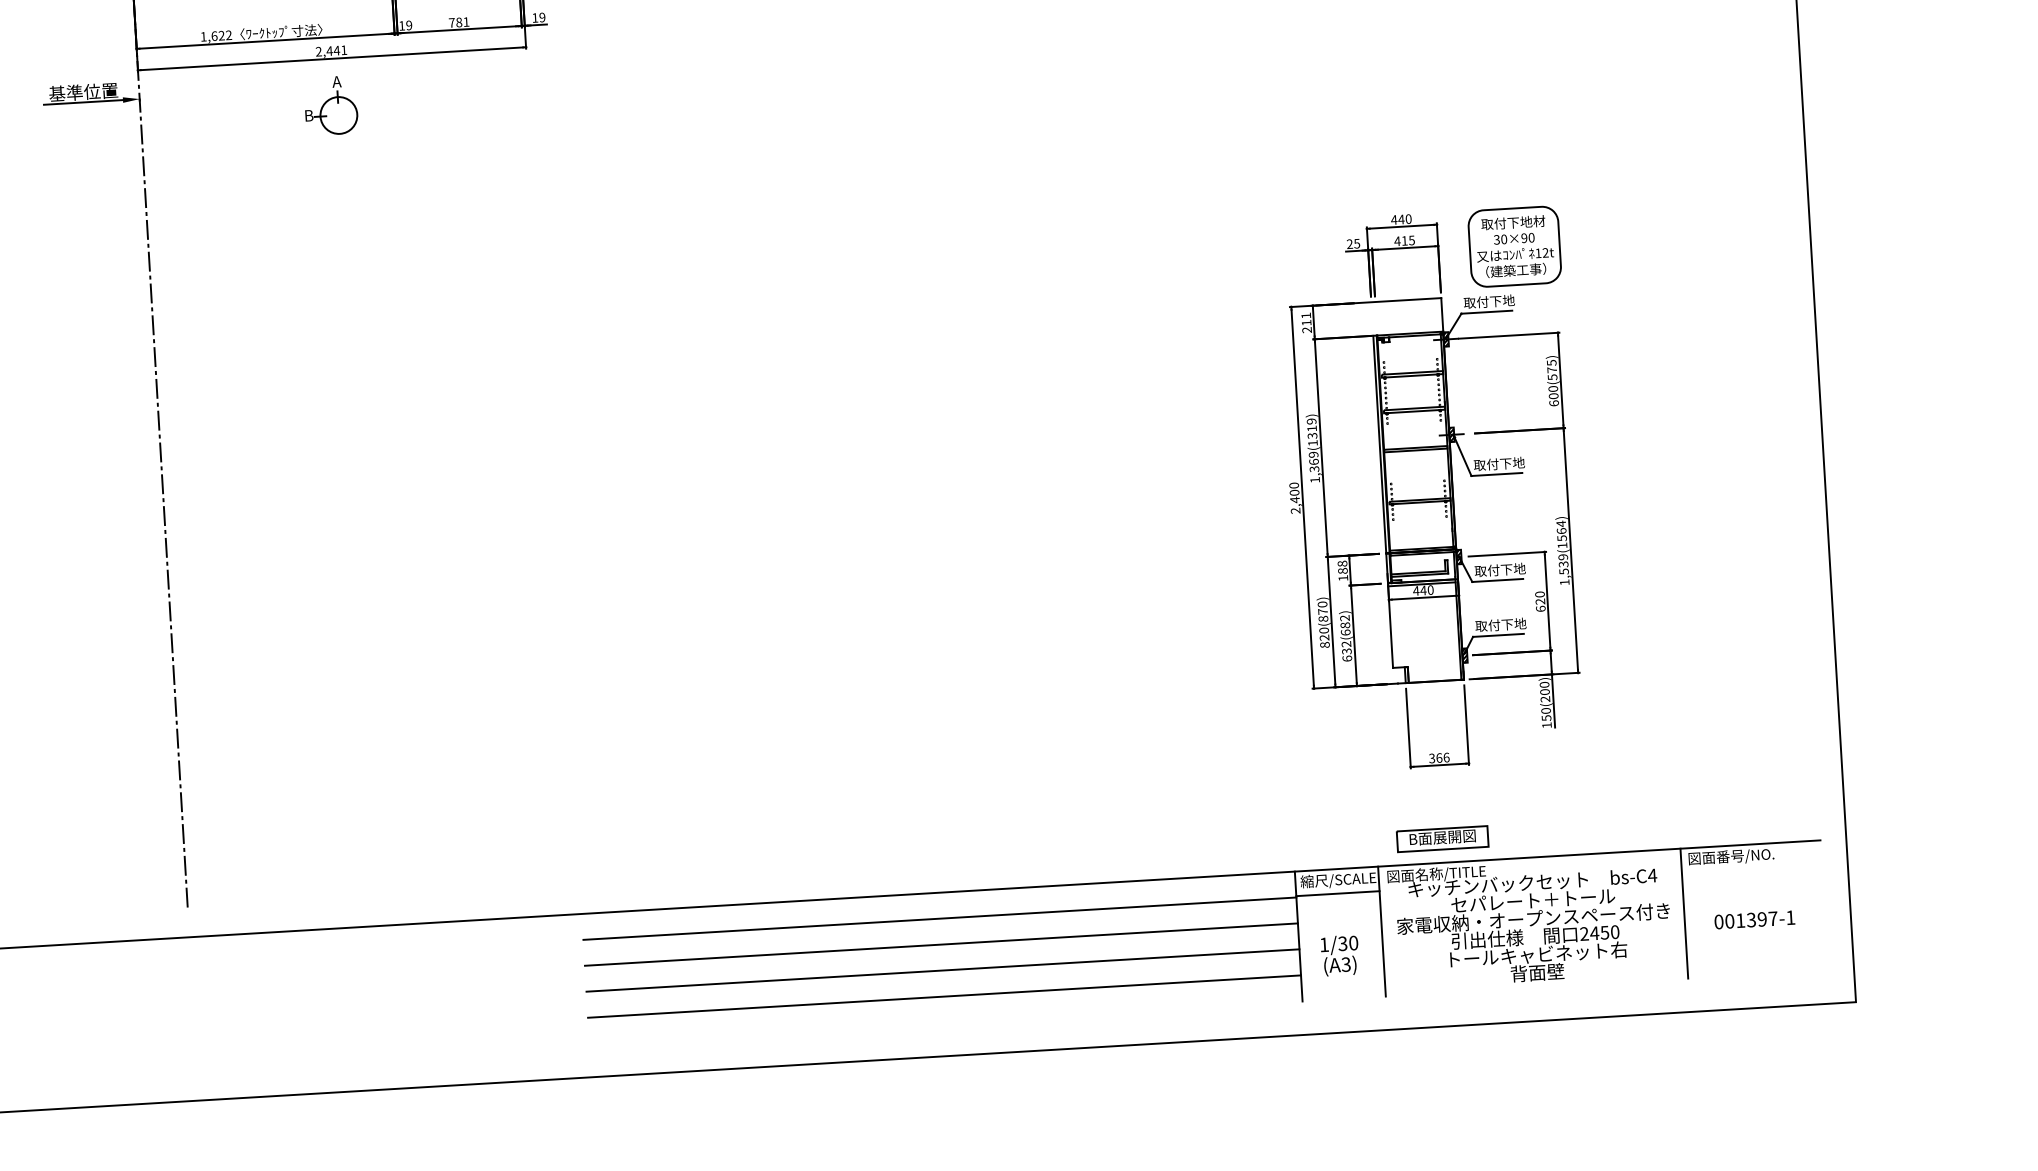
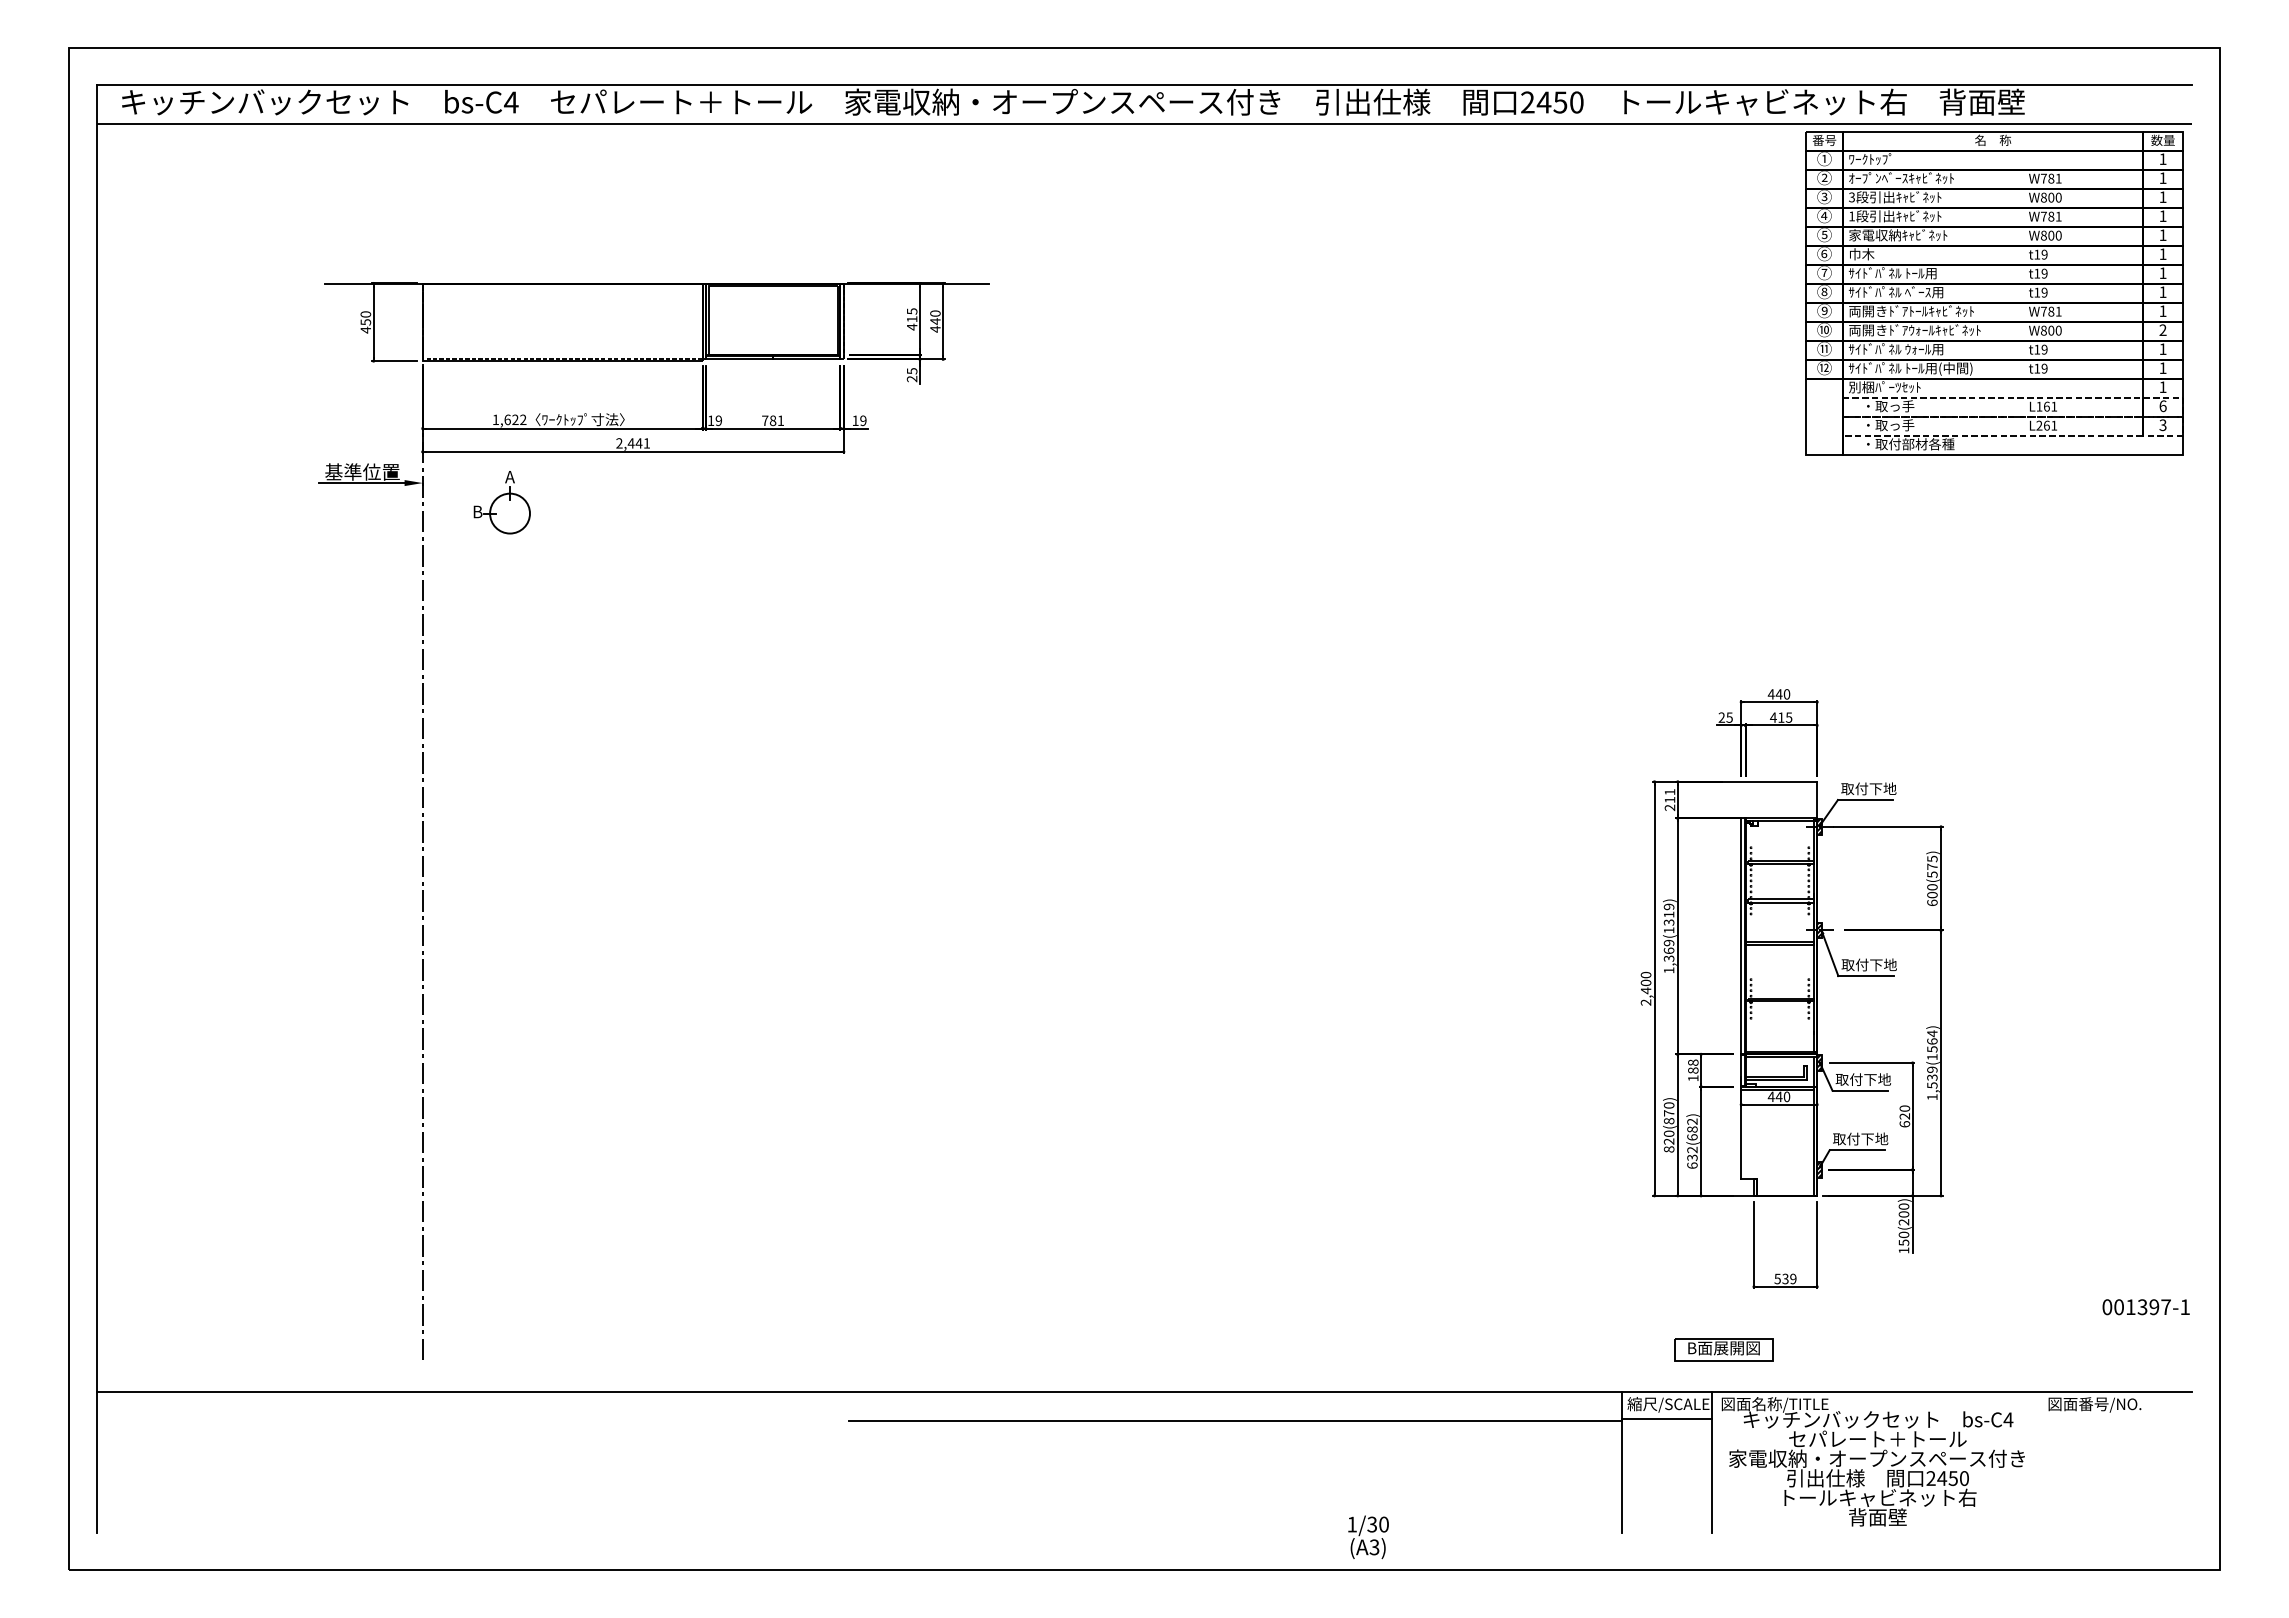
part: (330, 105) -> (501, 502), moved
part: (1514, 246) -> (1899, 730), removed
text: (1439, 757) -> (1785, 1278), 366 -> 539
part: (1442, 838) -> (1723, 1349), moved
line: (1684, 913) -> (2040, 1462), removed
text: (1754, 920) -> (2145, 1307), moved
line: (941, 944) -> (1235, 1448), removed
text: (1340, 955) -> (1368, 1537), moved
line: (943, 970) -> (1235, 1476), removed
line: (944, 996) -> (1235, 1505), removed

